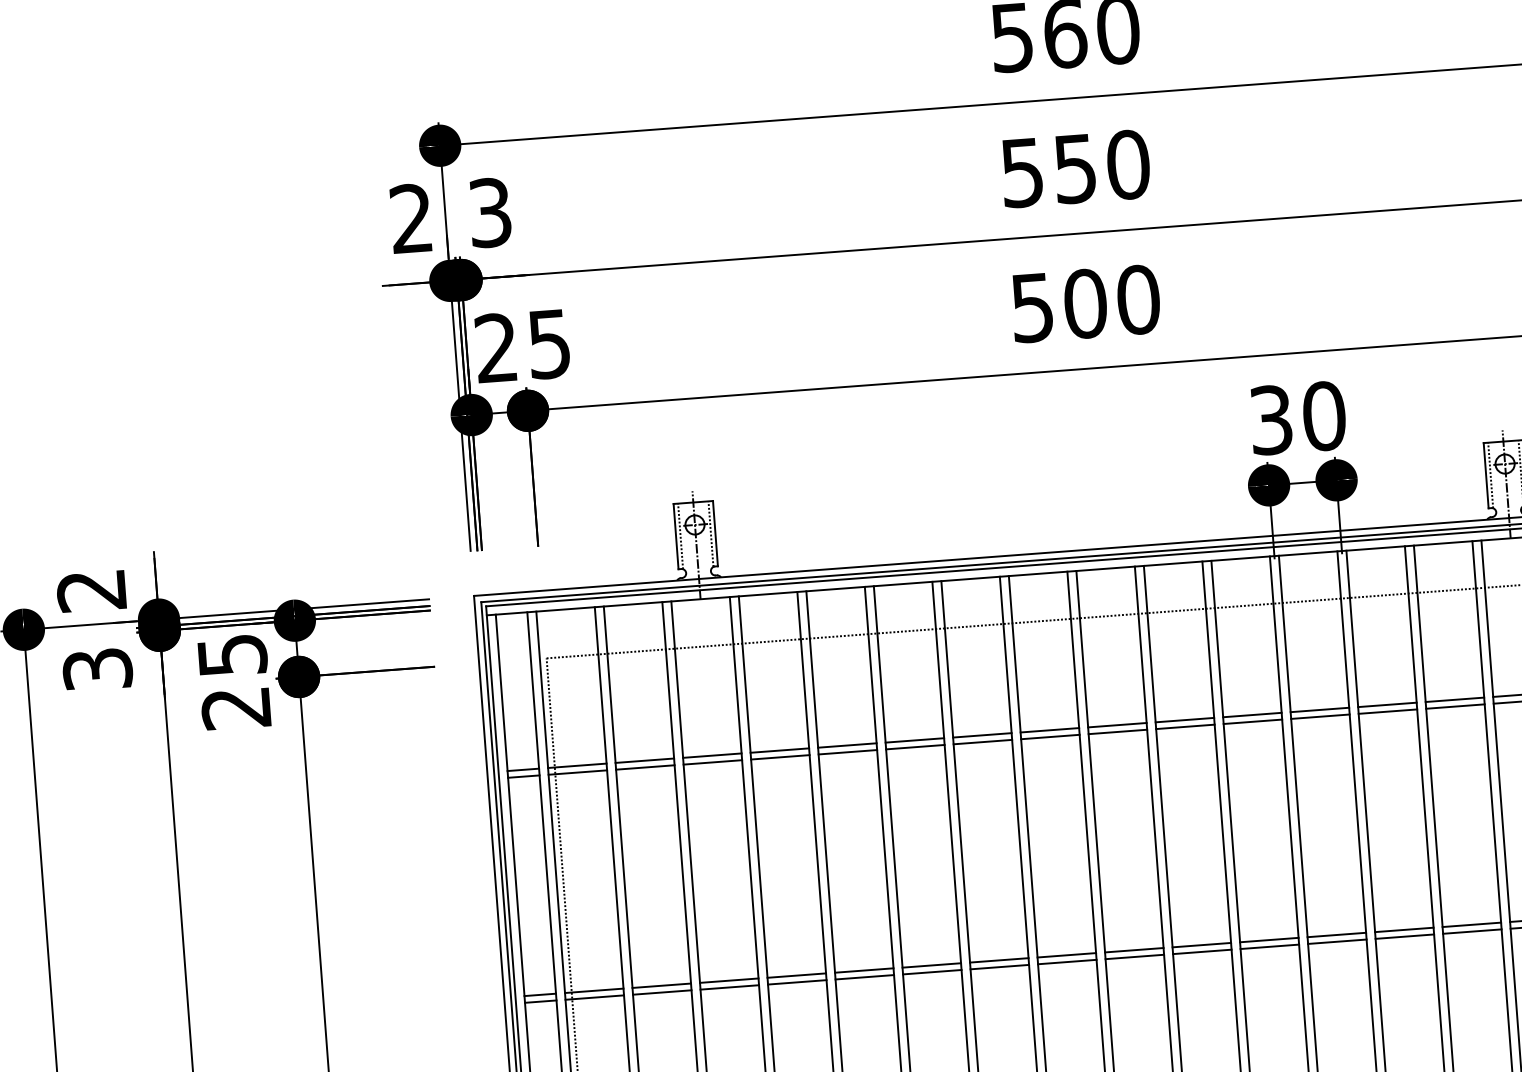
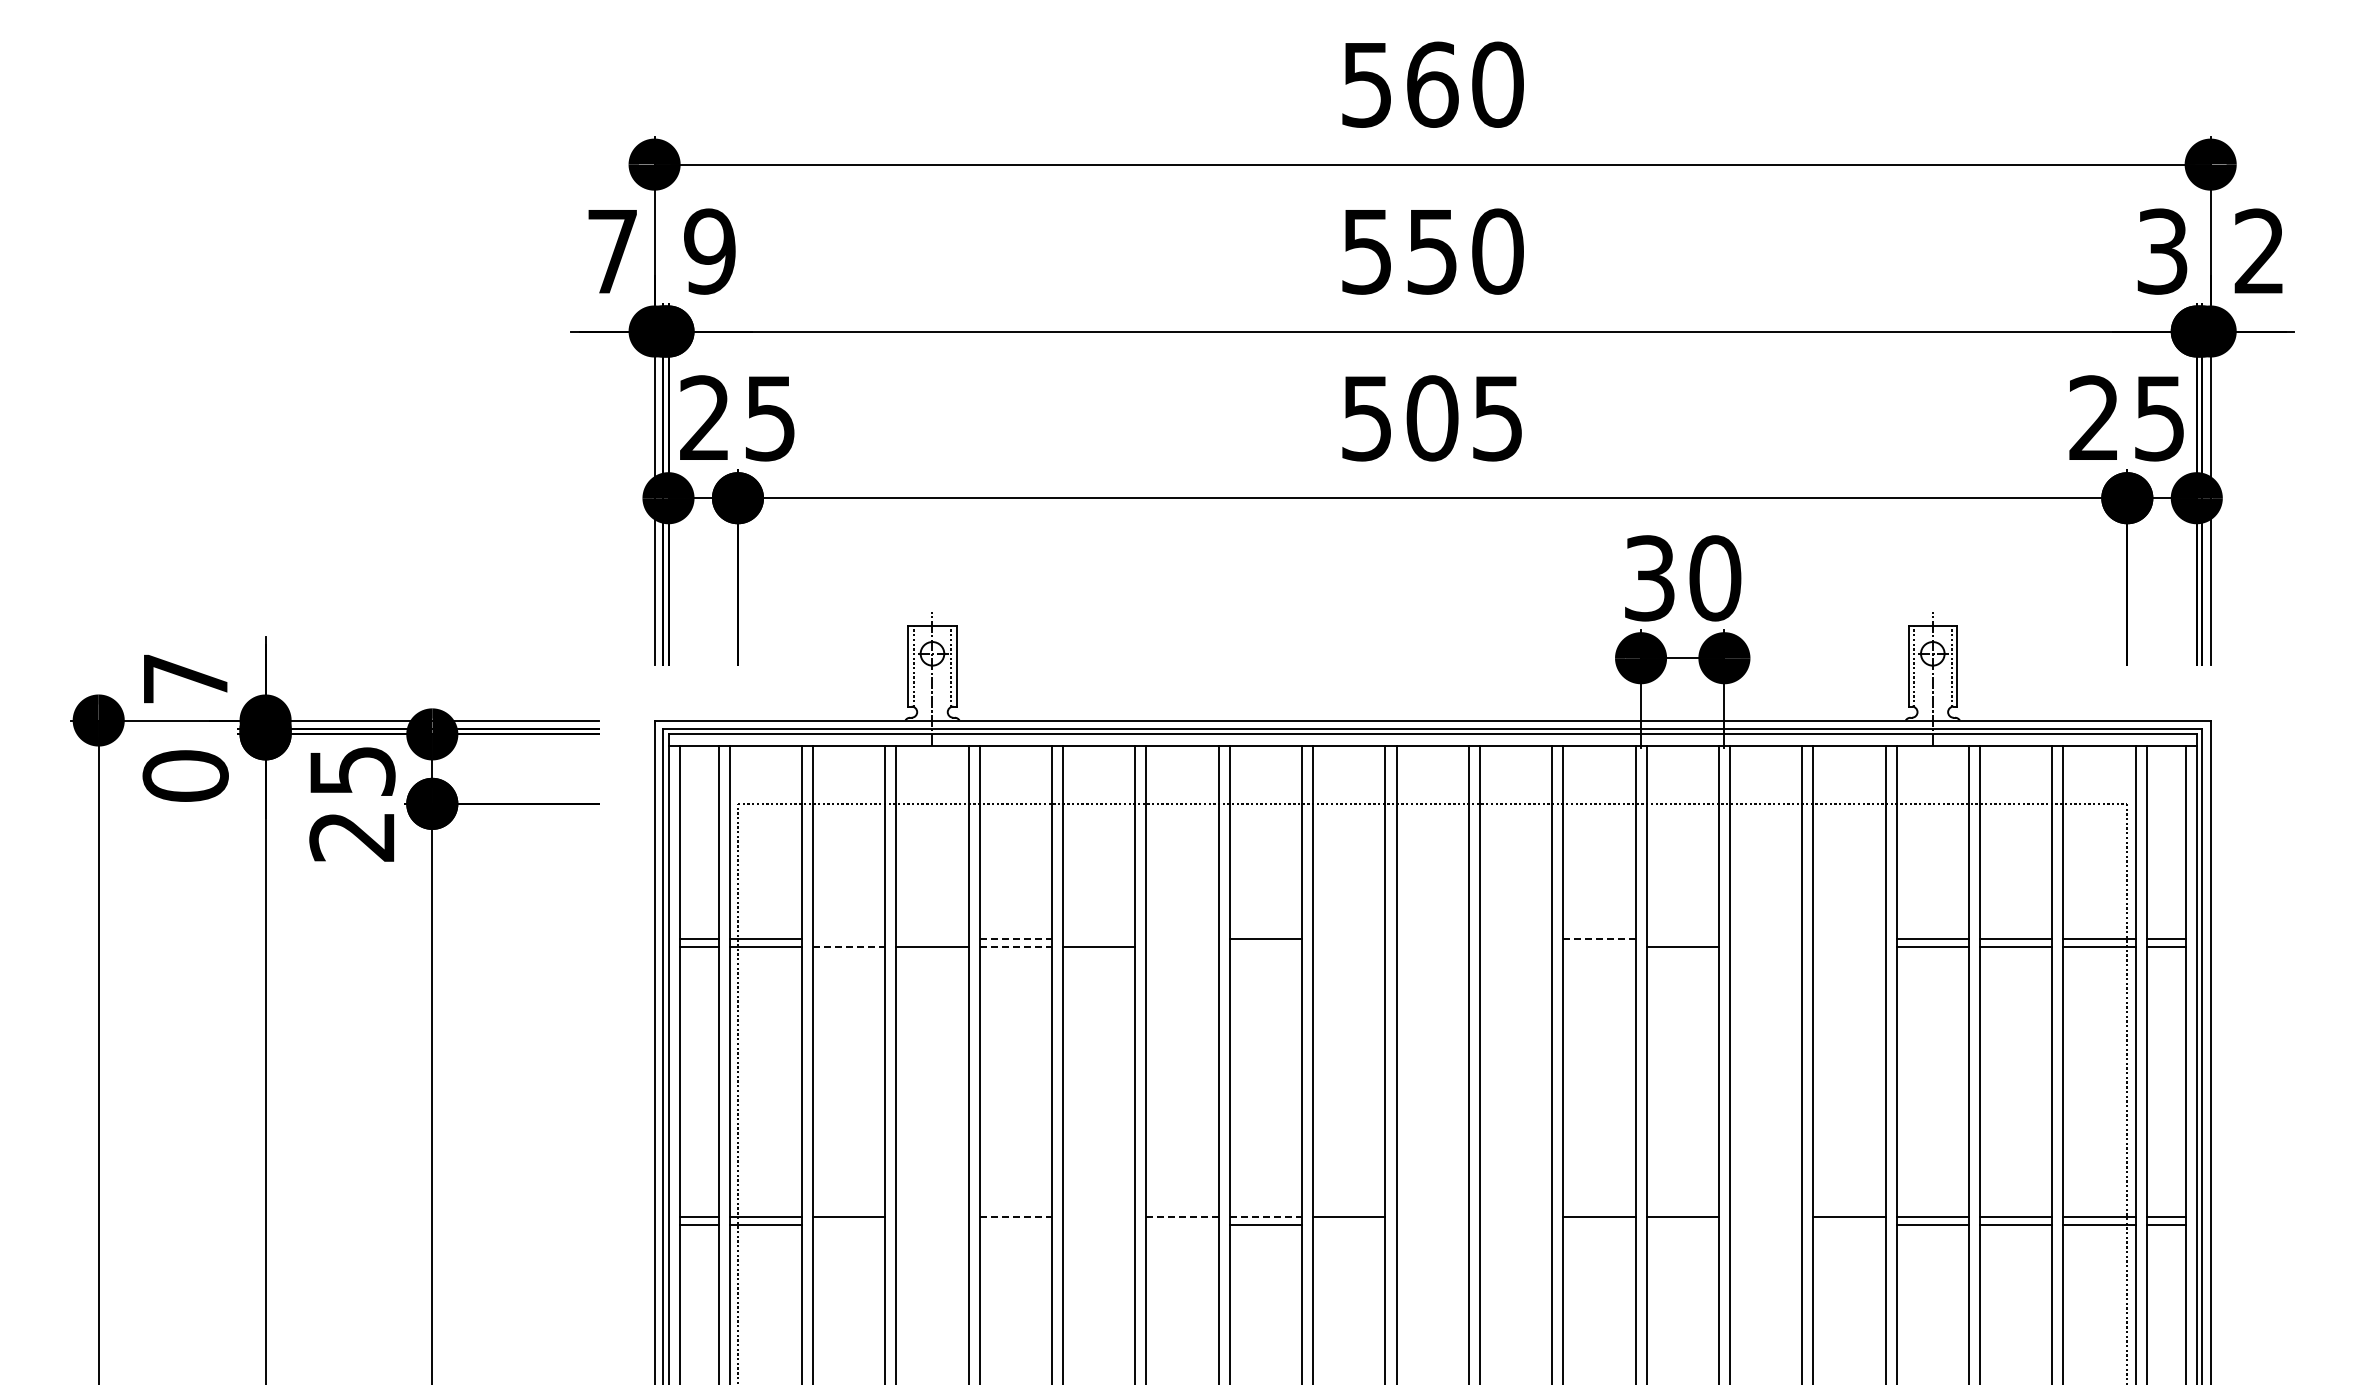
text: (489, 212) -> (709, 251), 3 -> 9
text: (410, 217) -> (611, 250), 2 -> 7
text: (1138, 300) -> (1497, 418), 500 -> 505
text: (90, 590) -> (184, 678), 2 -> 7
text: (97, 669) -> (185, 775), 3 -> 0
line: (1454, 699) -> (1849, 938), removed
line: (1386, 704) -> (1765, 938), removed
line: (1455, 706) -> (1849, 946), removed
line: (1319, 709) -> (1682, 938), removed
line: (1387, 711) -> (1765, 946), removed
line: (1252, 714) -> (1599, 938), solid -> dashed
line: (1184, 720) -> (1515, 938), removed
line: (1252, 721) -> (1599, 946), removed
line: (1117, 725) -> (1432, 938), removed
line: (1184, 726) -> (1515, 946), removed
line: (1050, 730) -> (1349, 938), removed
line: (1117, 731) -> (1432, 946), removed
line: (1050, 736) -> (1349, 946), removed
line: (914, 740) -> (1182, 938), removed
line: (982, 741) -> (1265, 946), removed
line: (847, 745) -> (1099, 938), removed
line: (915, 746) -> (1182, 946), removed
line: (780, 750) -> (1016, 938), solid -> dashed
line: (712, 755) -> (932, 938), removed
line: (780, 756) -> (1016, 946), solid -> dashed
line: (645, 760) -> (849, 938), removed
line: (645, 767) -> (849, 946), solid -> dashed
line: (1403, 929) -> (1765, 1216), removed
line: (1472, 931) -> (1849, 1224), removed
line: (1404, 936) -> (1765, 1224), removed
line: (1337, 941) -> (1682, 1224), removed
line: (1201, 945) -> (1515, 1216), removed
line: (1269, 946) -> (1599, 1224), removed
line: (1134, 950) -> (1432, 1216), removed
line: (1201, 951) -> (1515, 1224), removed
line: (1134, 956) -> (1432, 1224), removed
line: (999, 960) -> (1266, 1216), solid -> dashed
line: (1067, 961) -> (1349, 1224), removed
line: (932, 965) -> (1183, 1216), solid -> dashed
line: (864, 970) -> (1099, 1216), removed
line: (932, 971) -> (1182, 1224), removed
line: (797, 975) -> (1016, 1216), solid -> dashed
line: (865, 976) -> (1099, 1224), removed
line: (729, 980) -> (932, 1216), removed
line: (796, 982) -> (1015, 1224), removed
line: (729, 987) -> (932, 1224), removed
line: (662, 992) -> (849, 1224), removed

